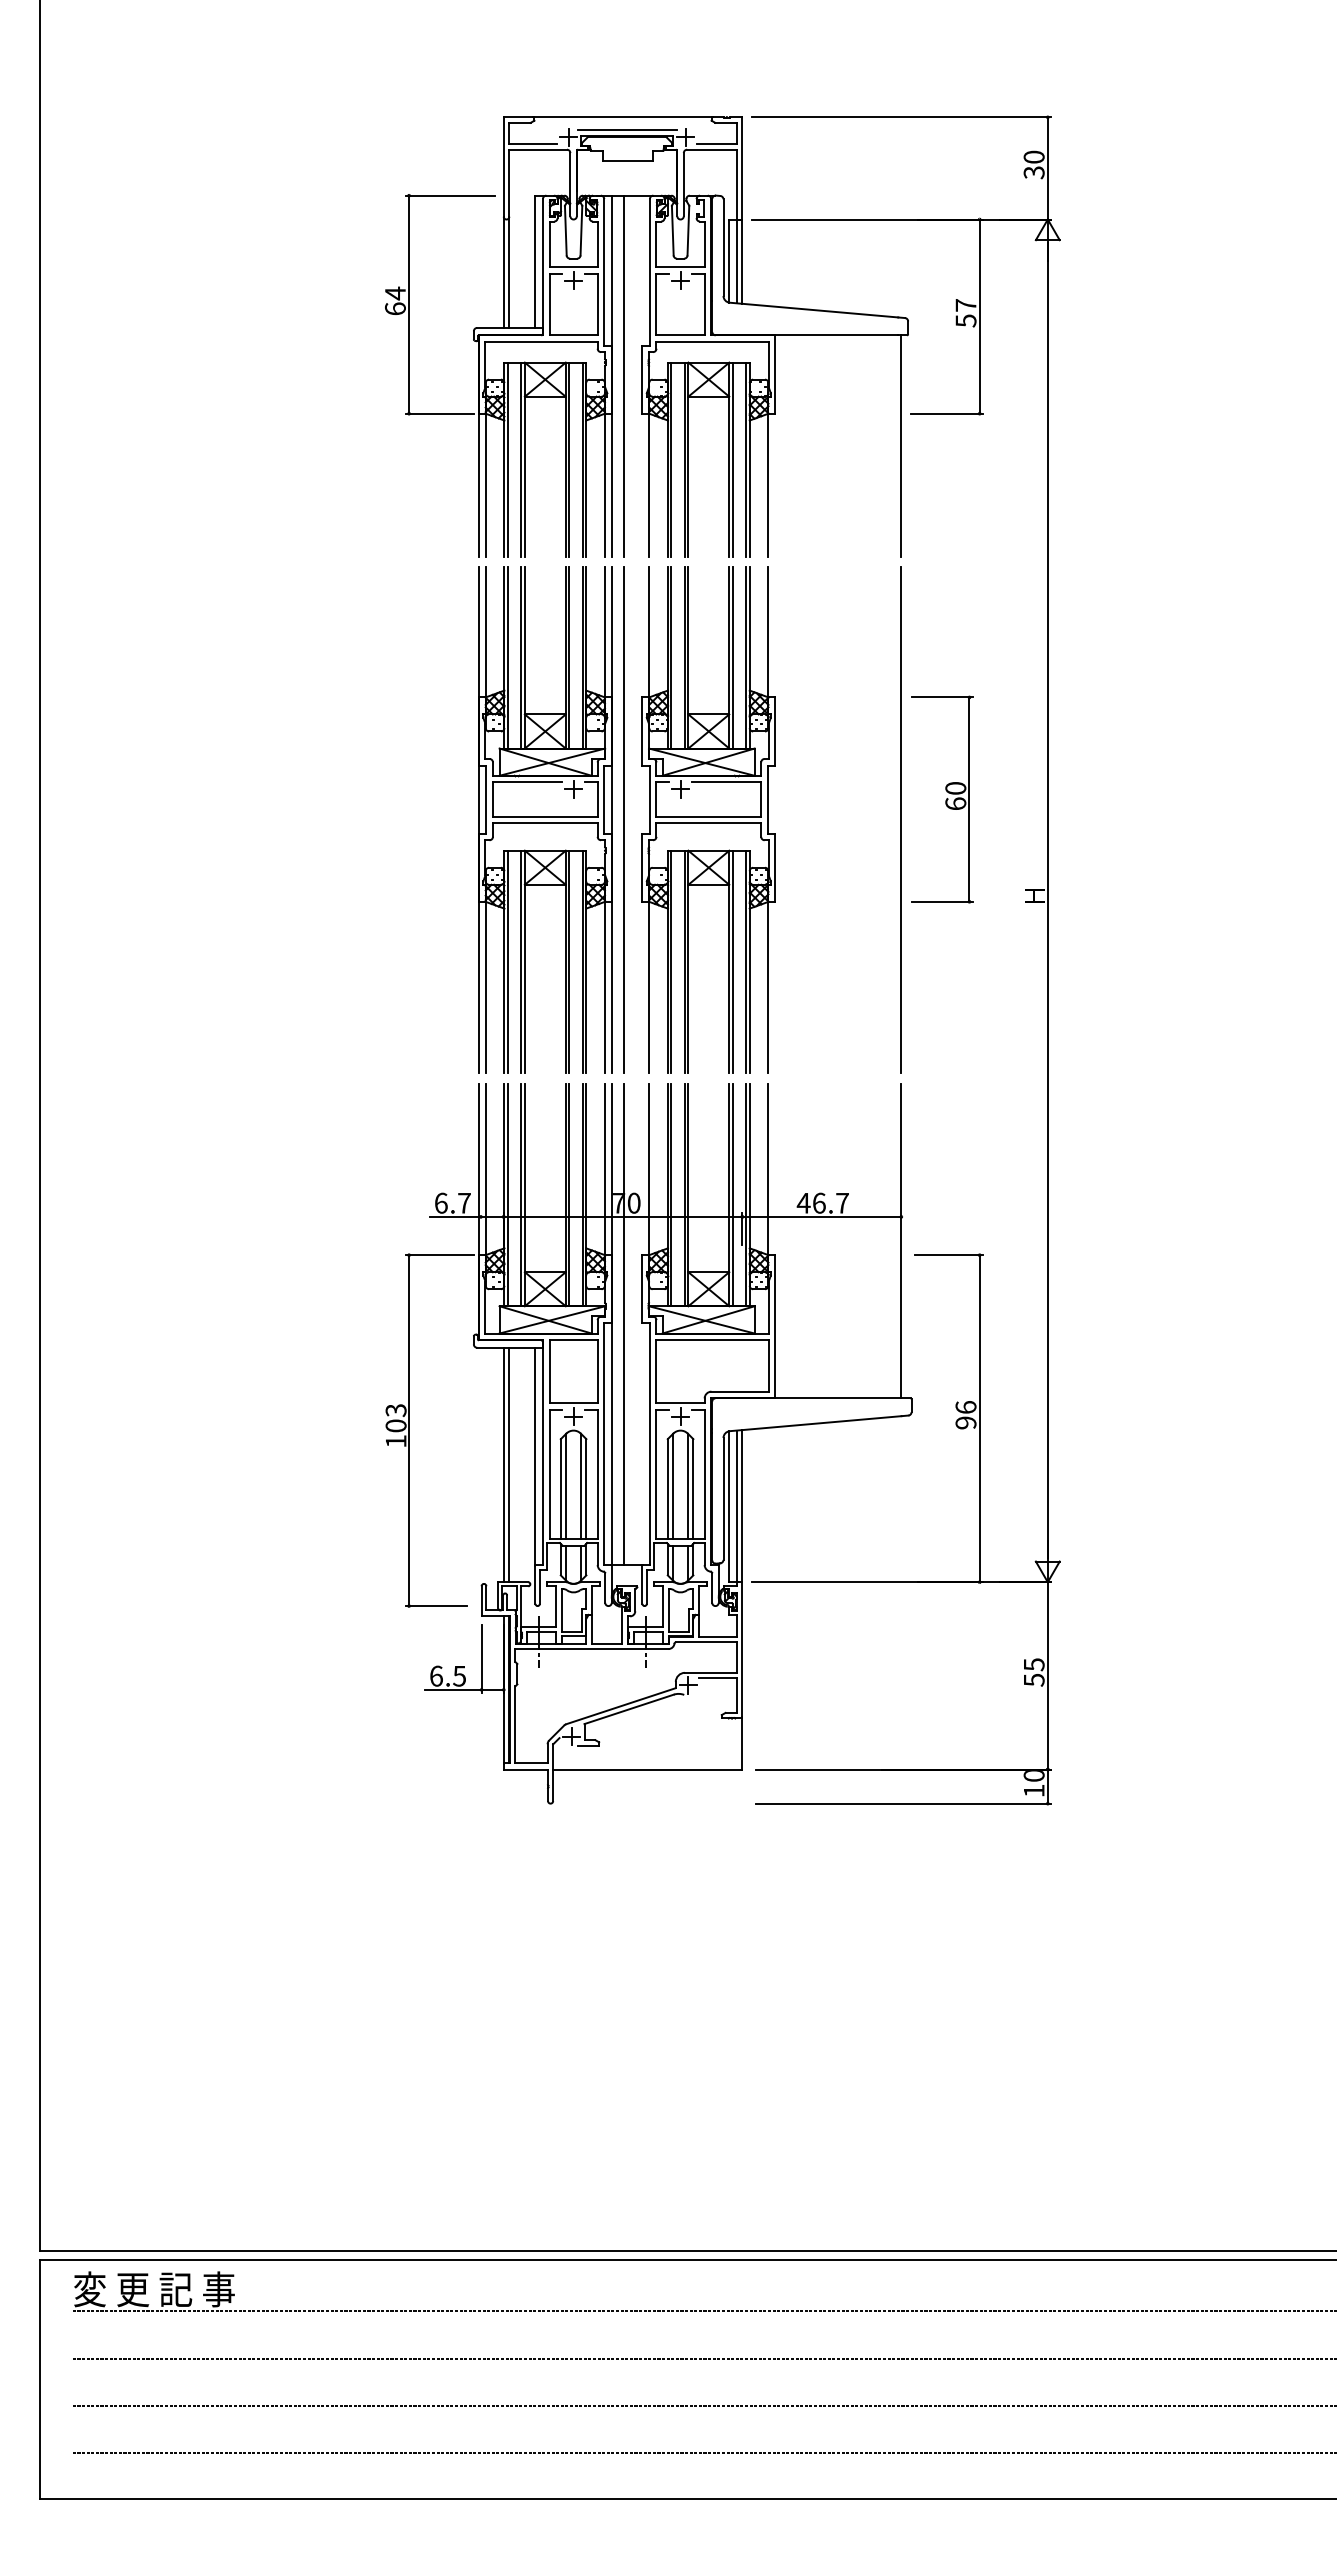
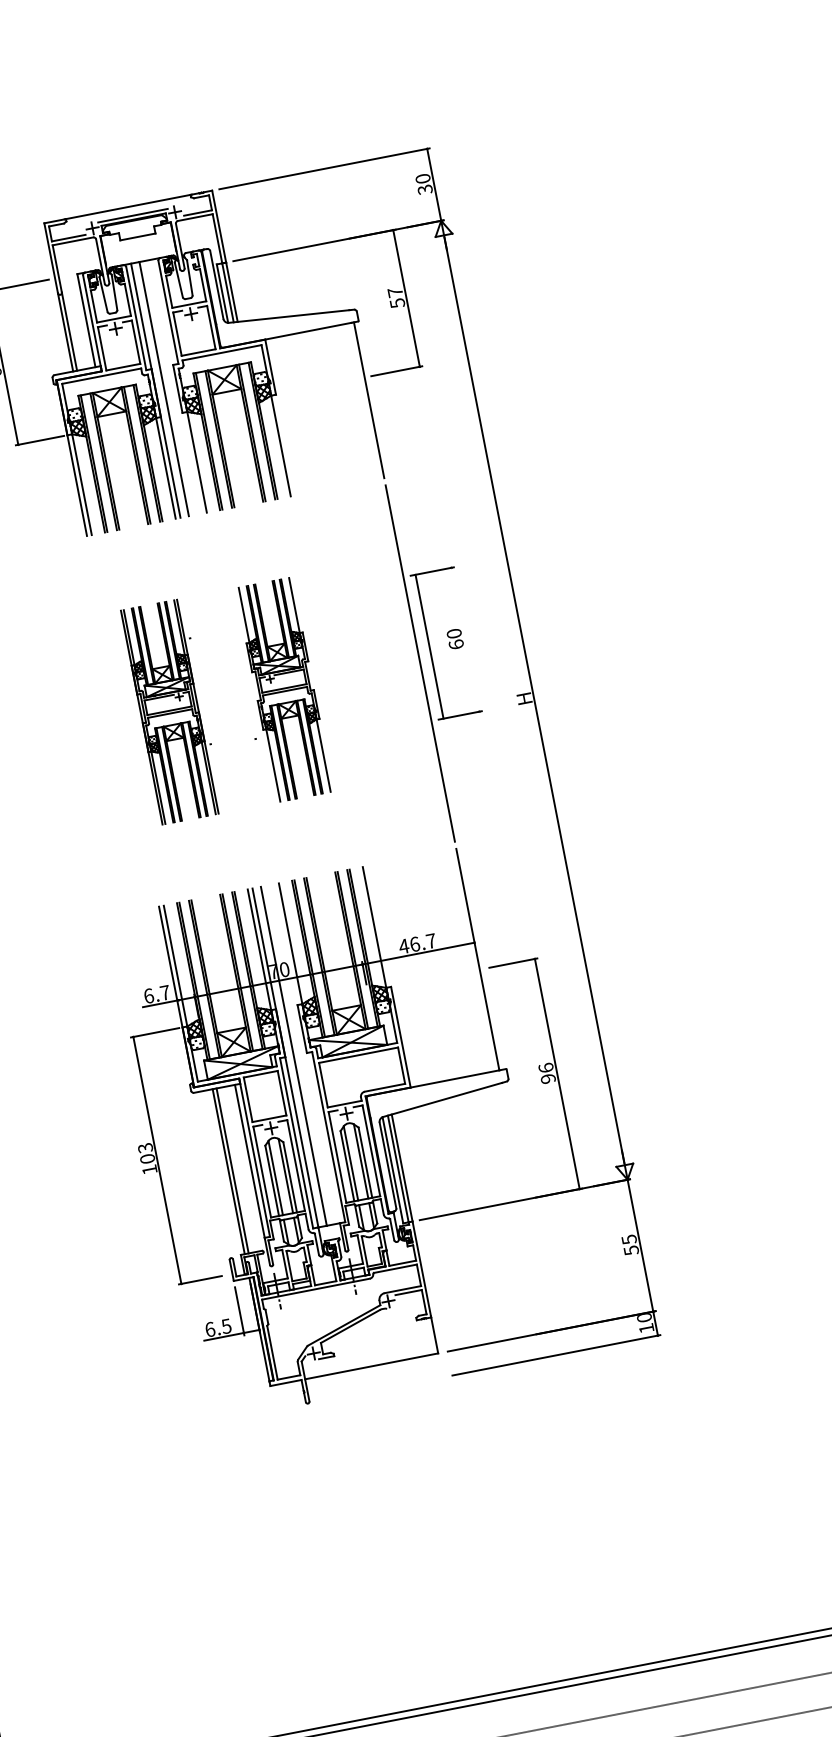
line: (969, 799) -> (429, 646), moved
part: (545, 819) -> (169, 711), size x0.6
line: (623, 819) -> (224, 701), removed
part: (708, 819) -> (284, 689), size x0.6

